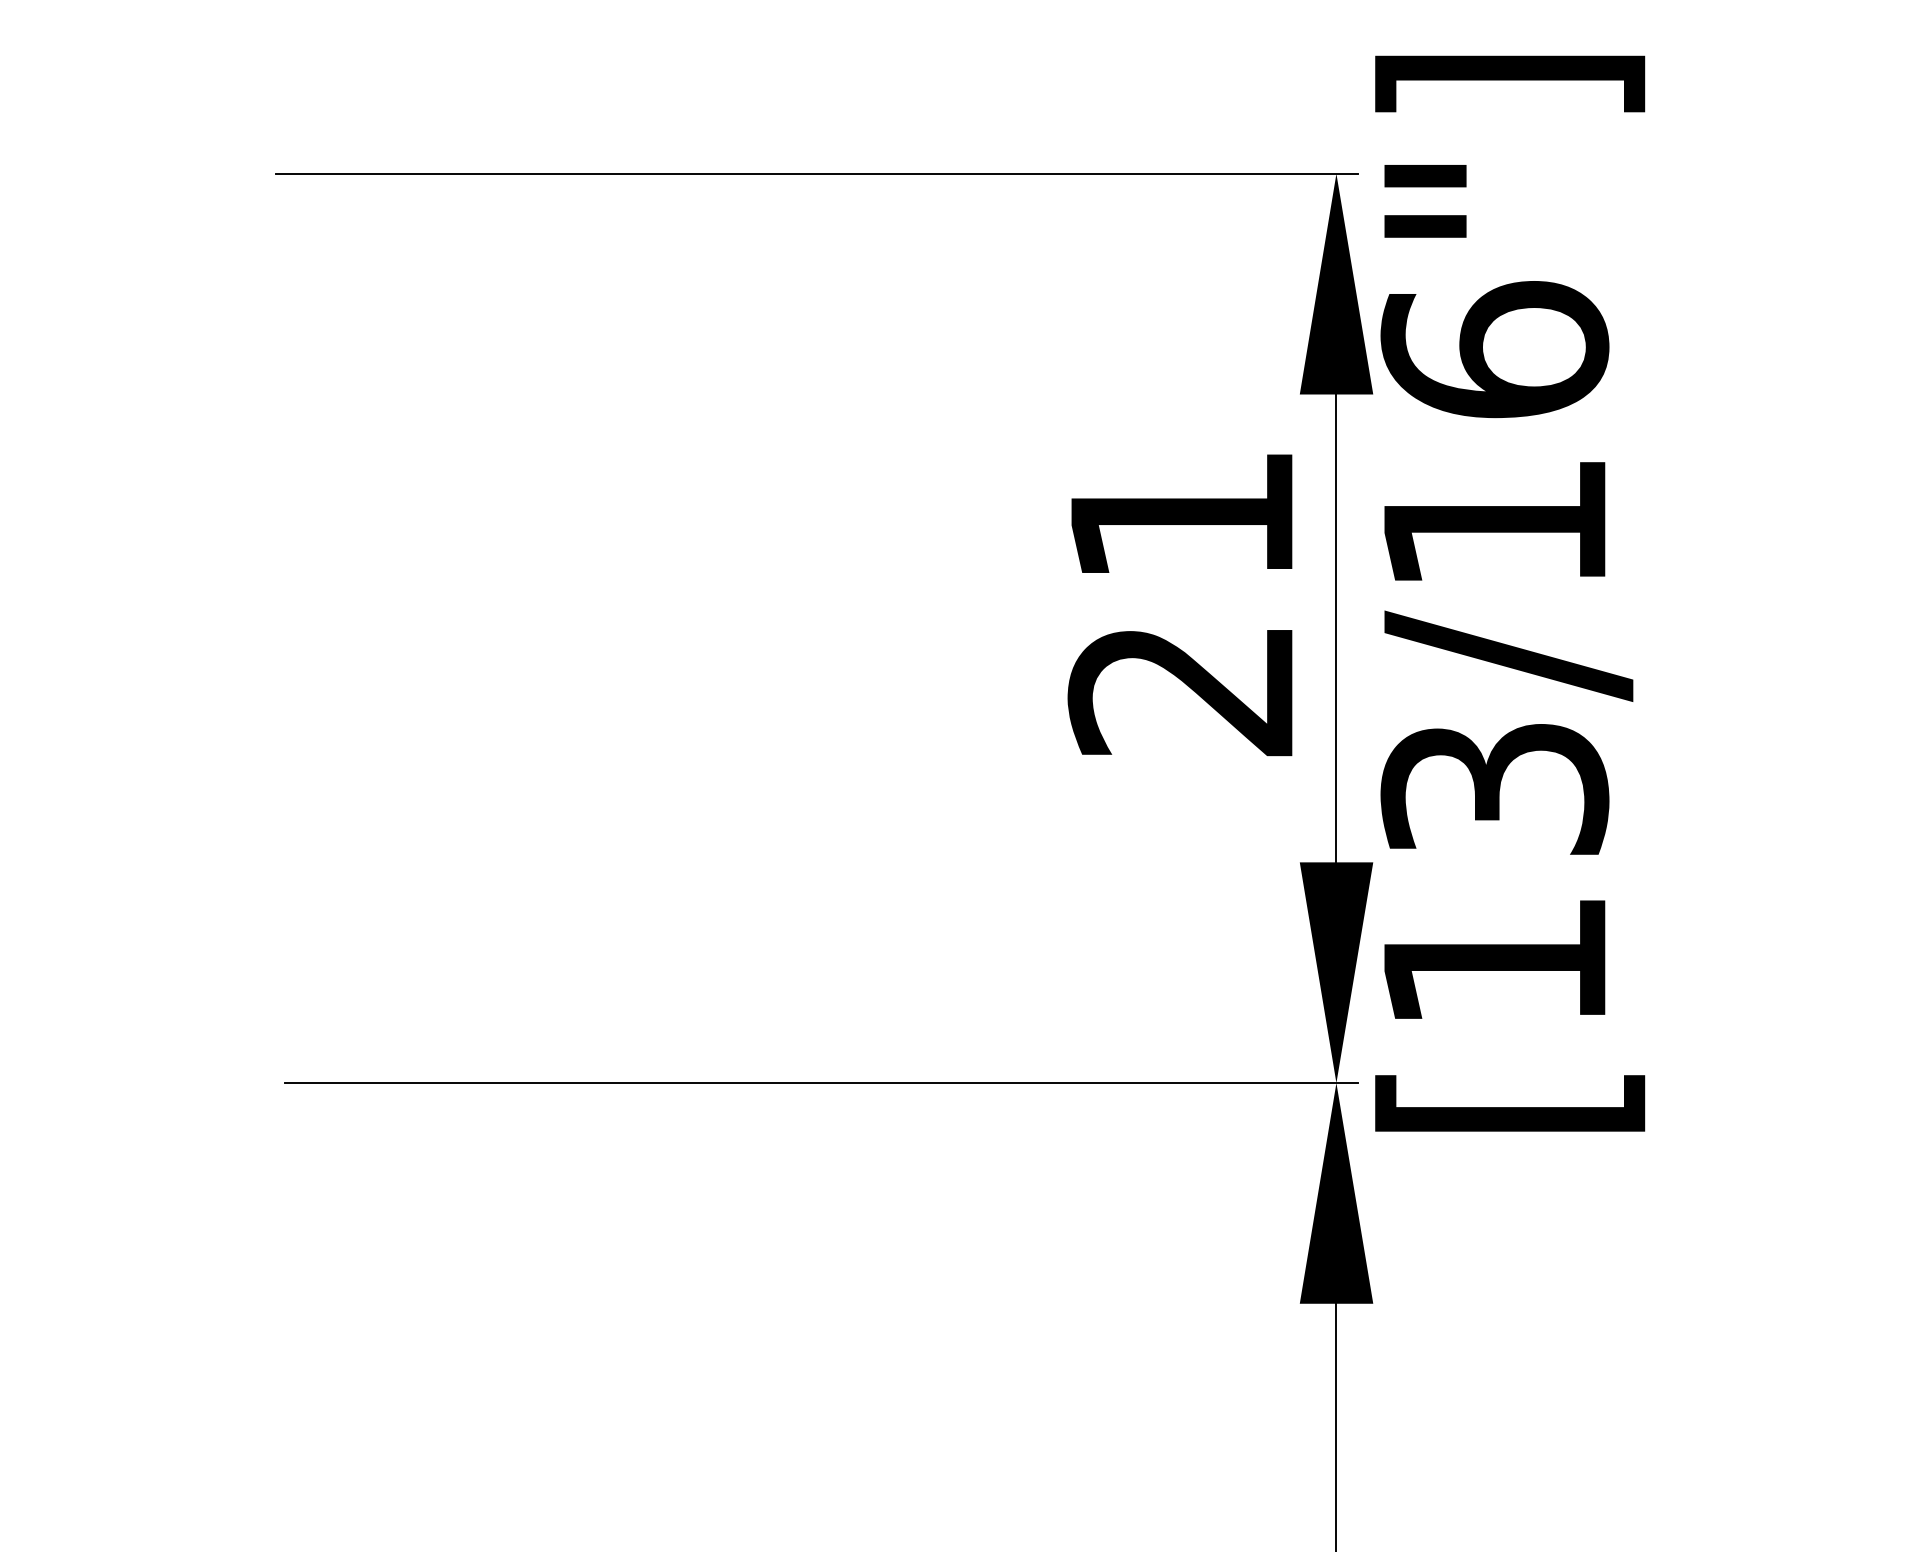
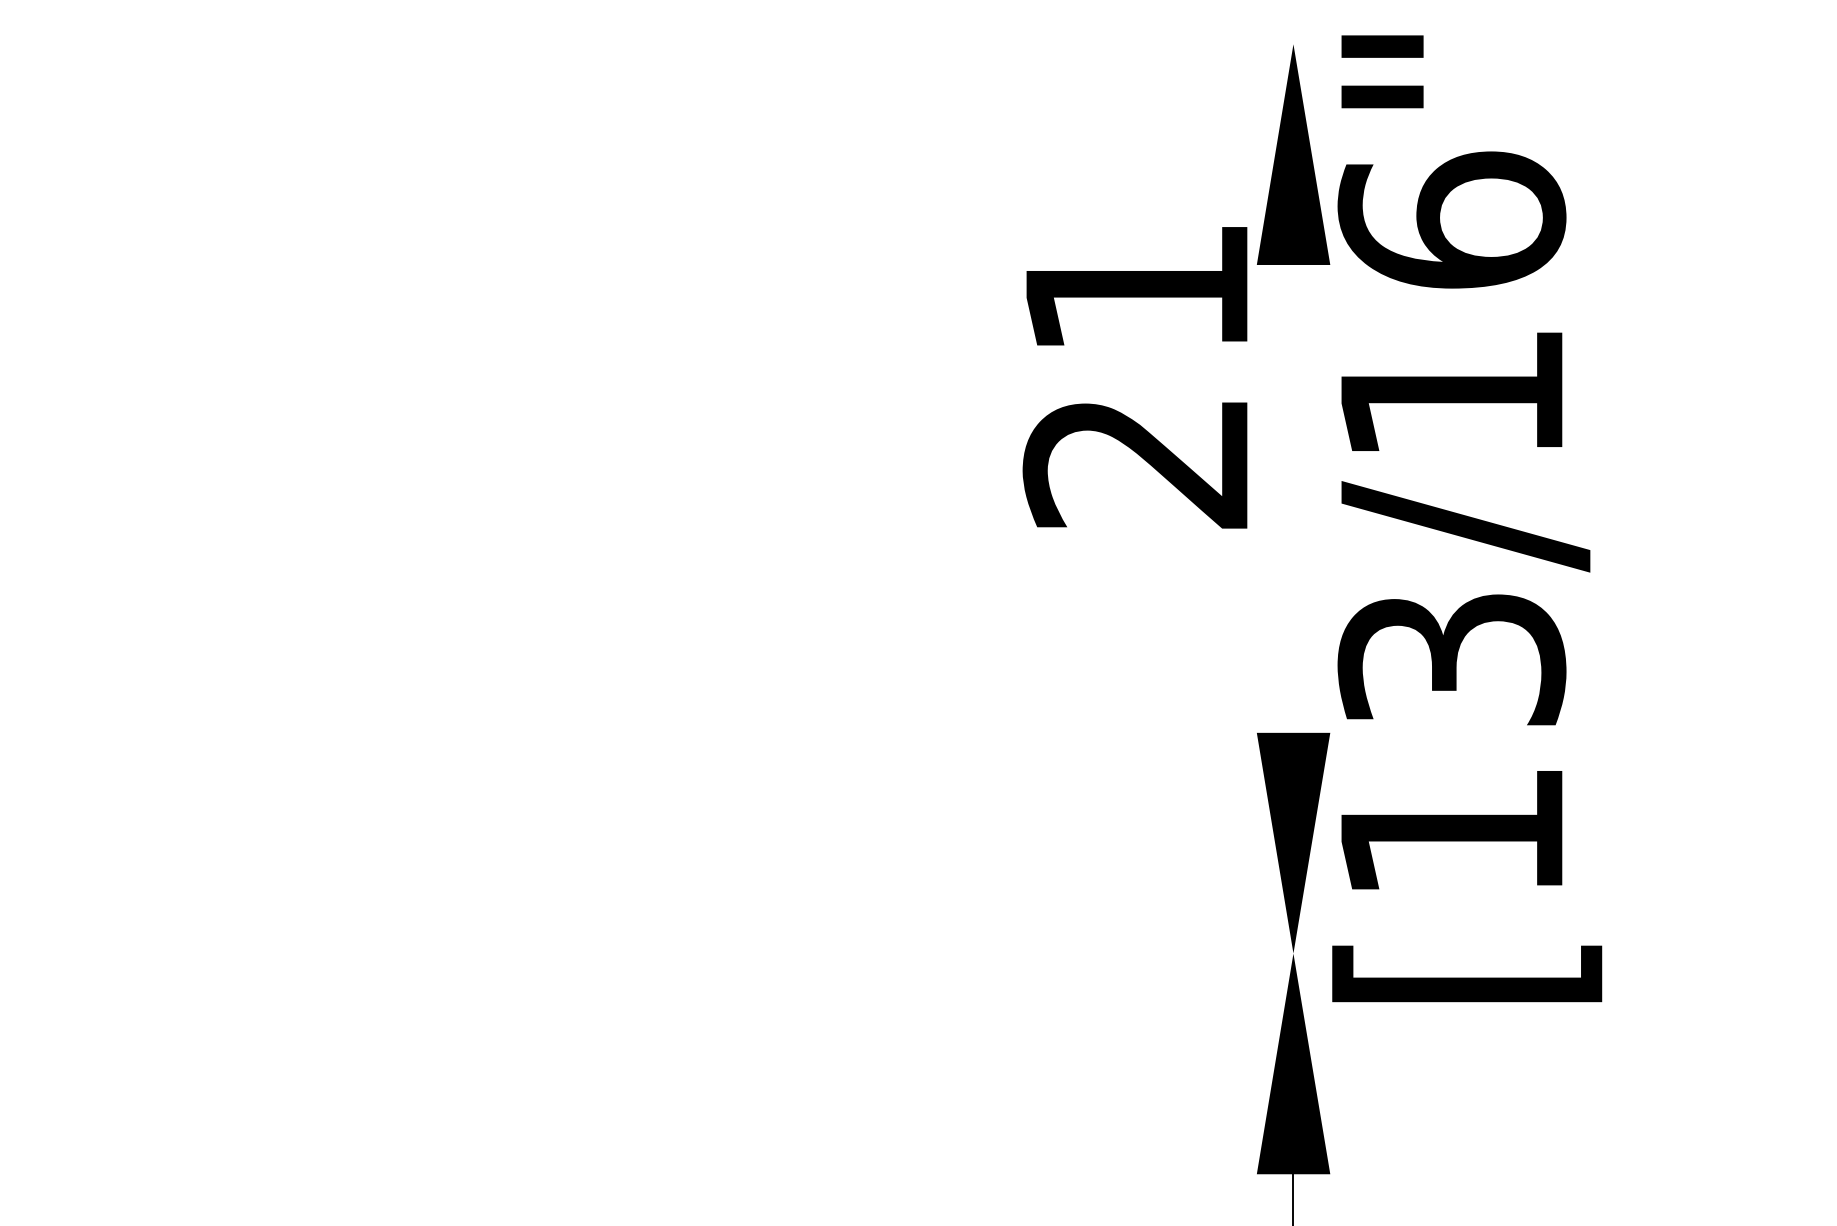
line: (816, 173) -> (773, 43), removed
text: (1179, 605) -> (1134, 377), moved
line: (1336, 628) -> (1293, 498), removed
line: (821, 1083) -> (778, 953), removed

